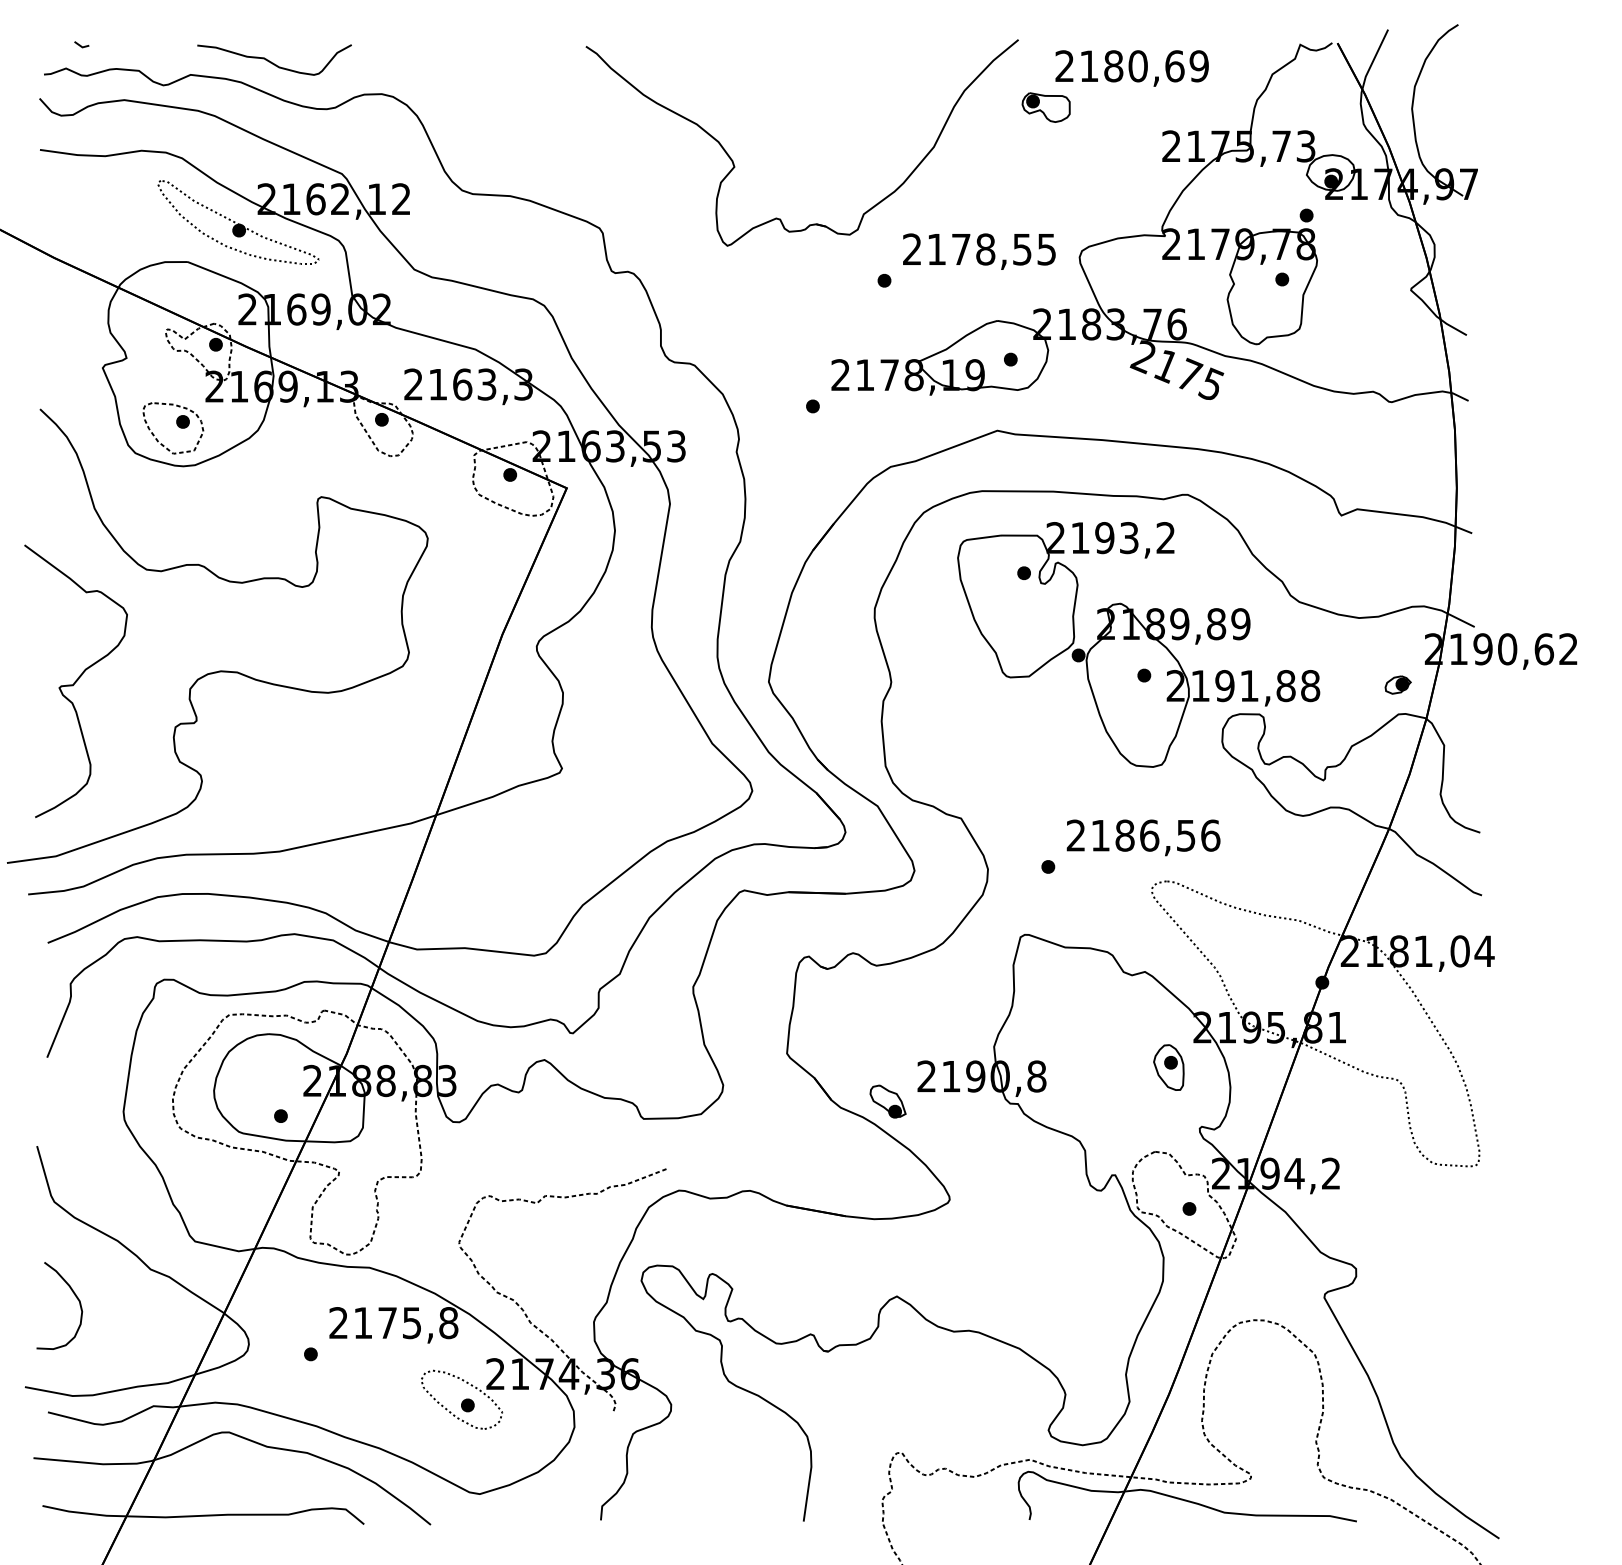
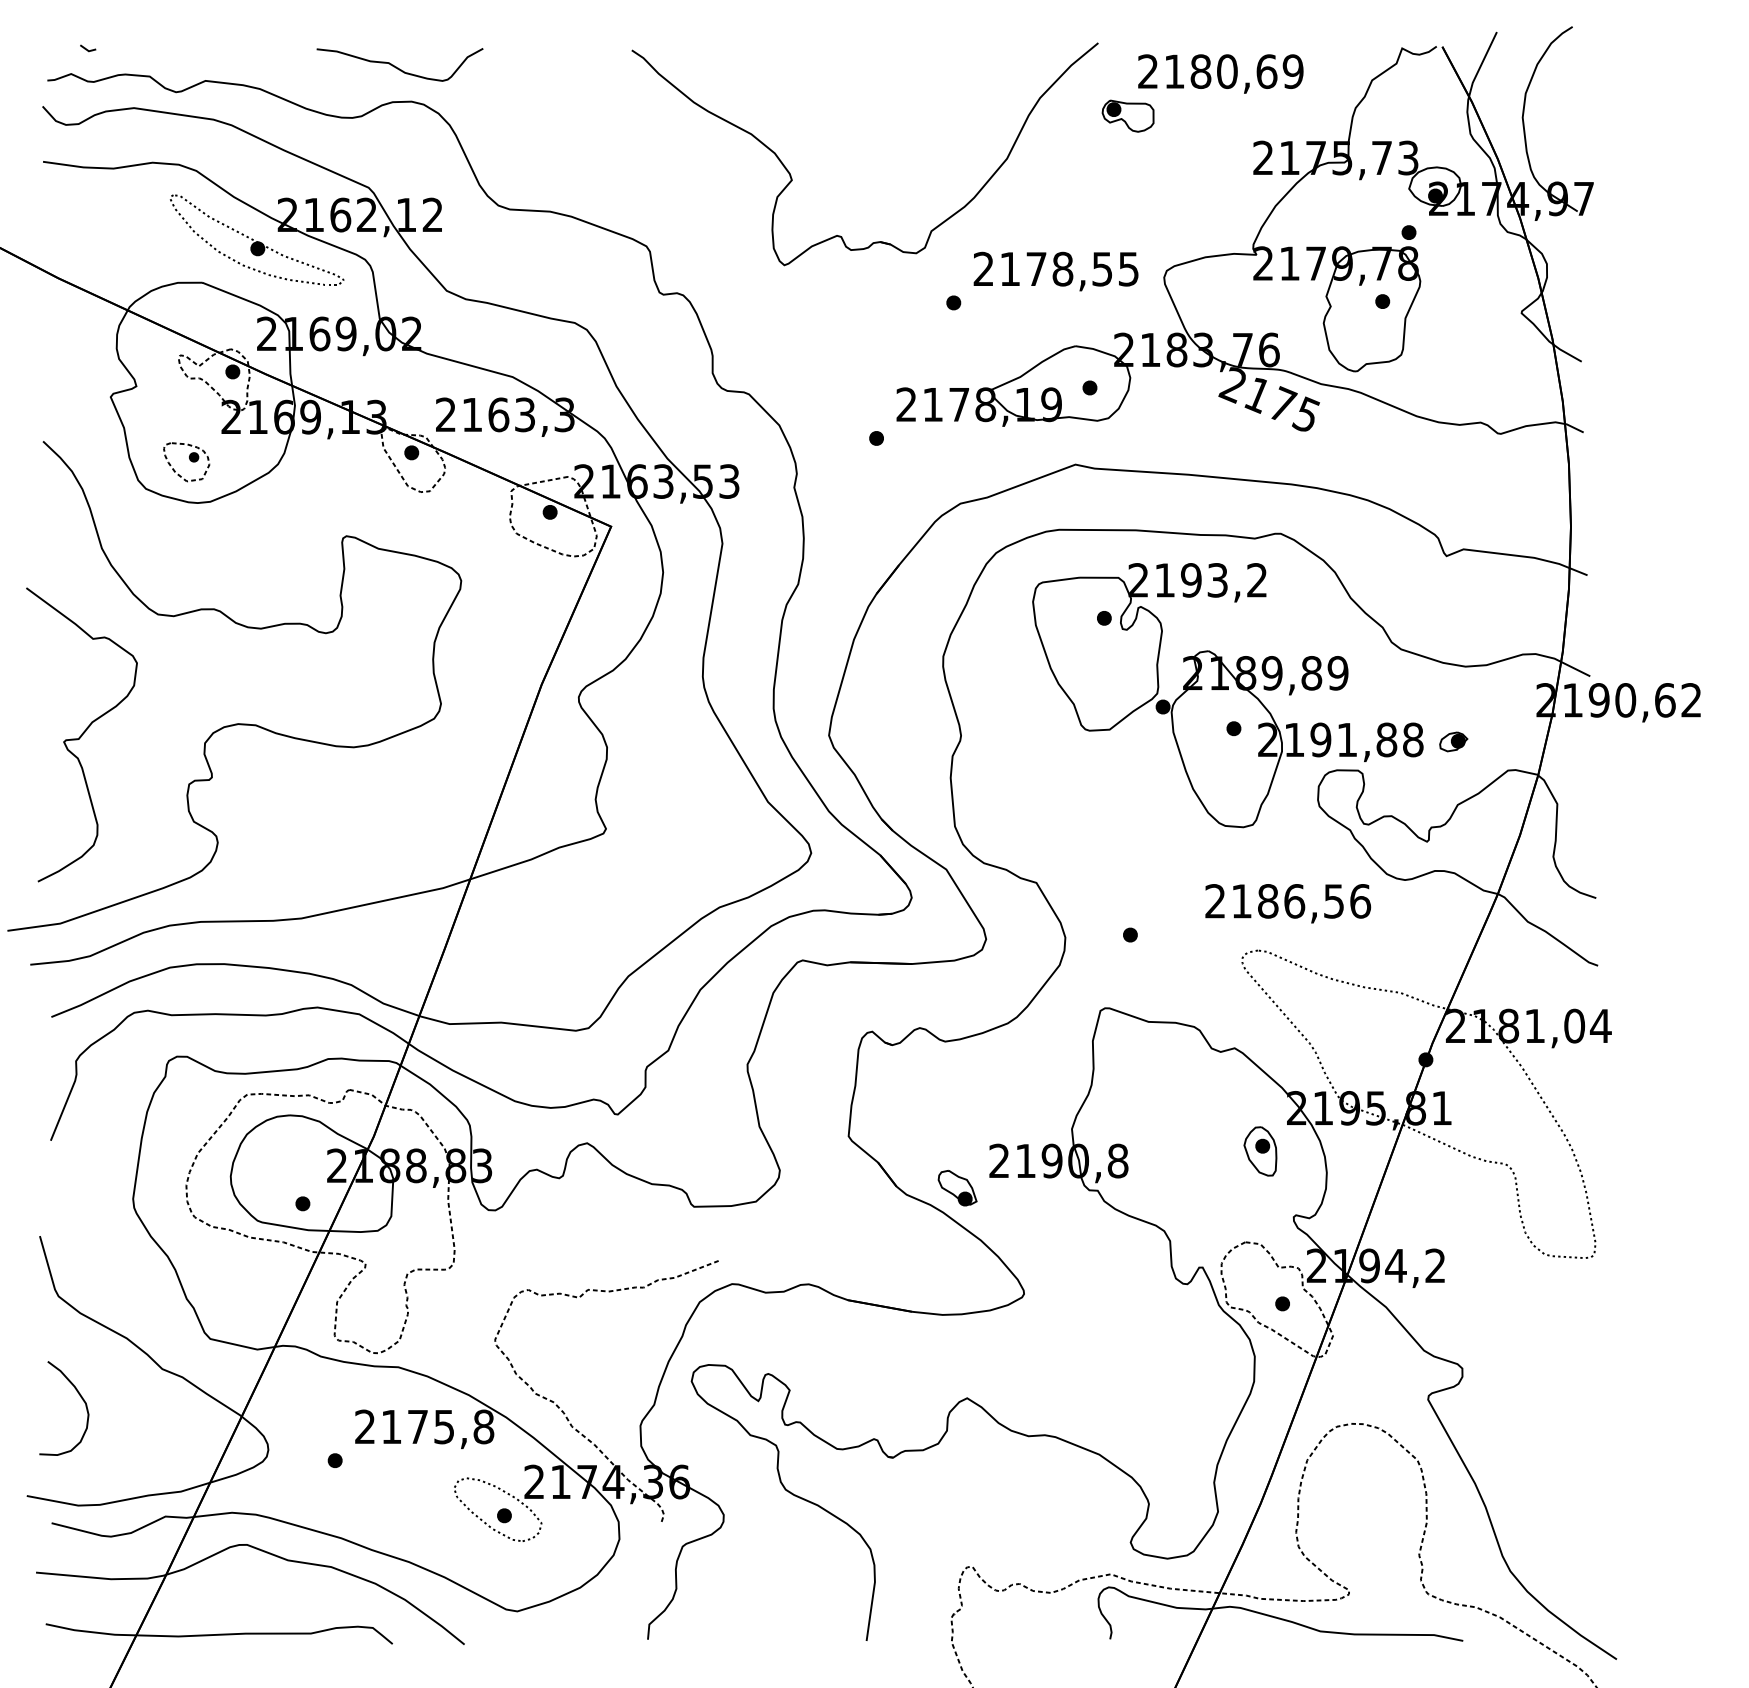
curve: (273, 62) -> (398, 67), moved
part: (173, 428) -> (186, 462), size x0.7
part: (1397, 684) -> (1453, 741), moved
text: (1143, 837) -> (1288, 903), moved

